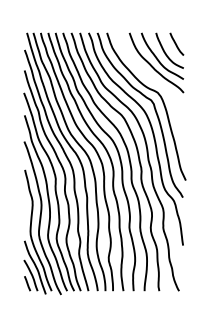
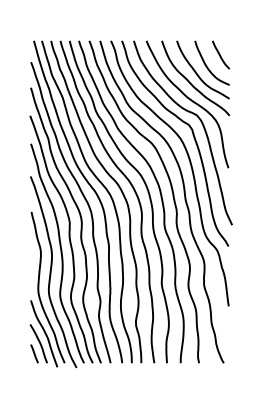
curve: (151, 80) -> (189, 100), added

